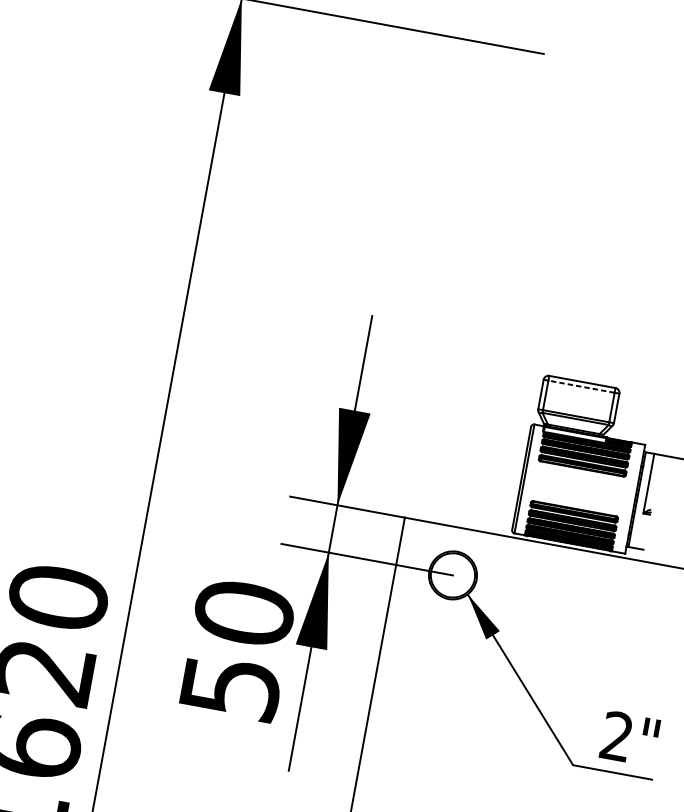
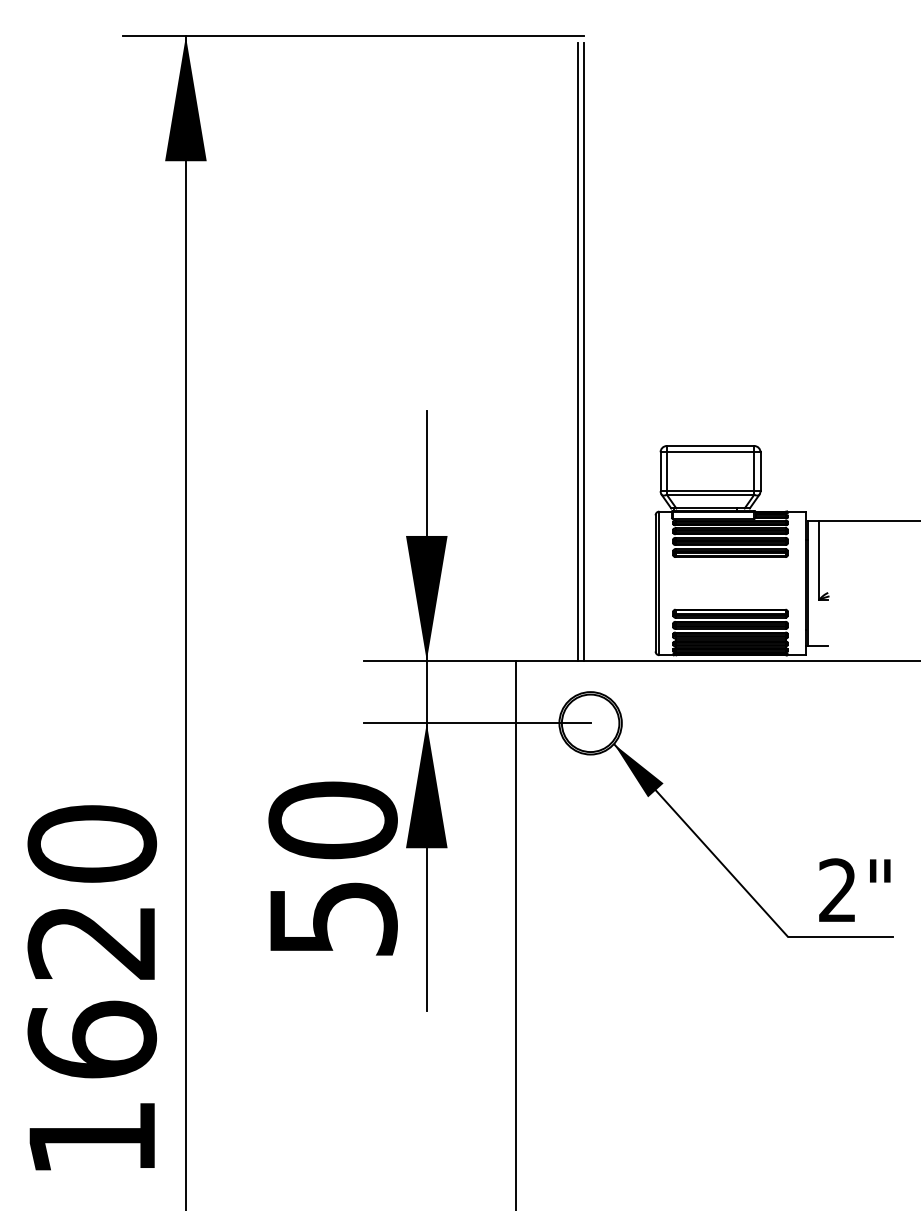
line: (495, 291) -> (578, 351), added
line: (500, 292) -> (584, 351), added
line: (581, 386) -> (710, 452), dashed -> solid

